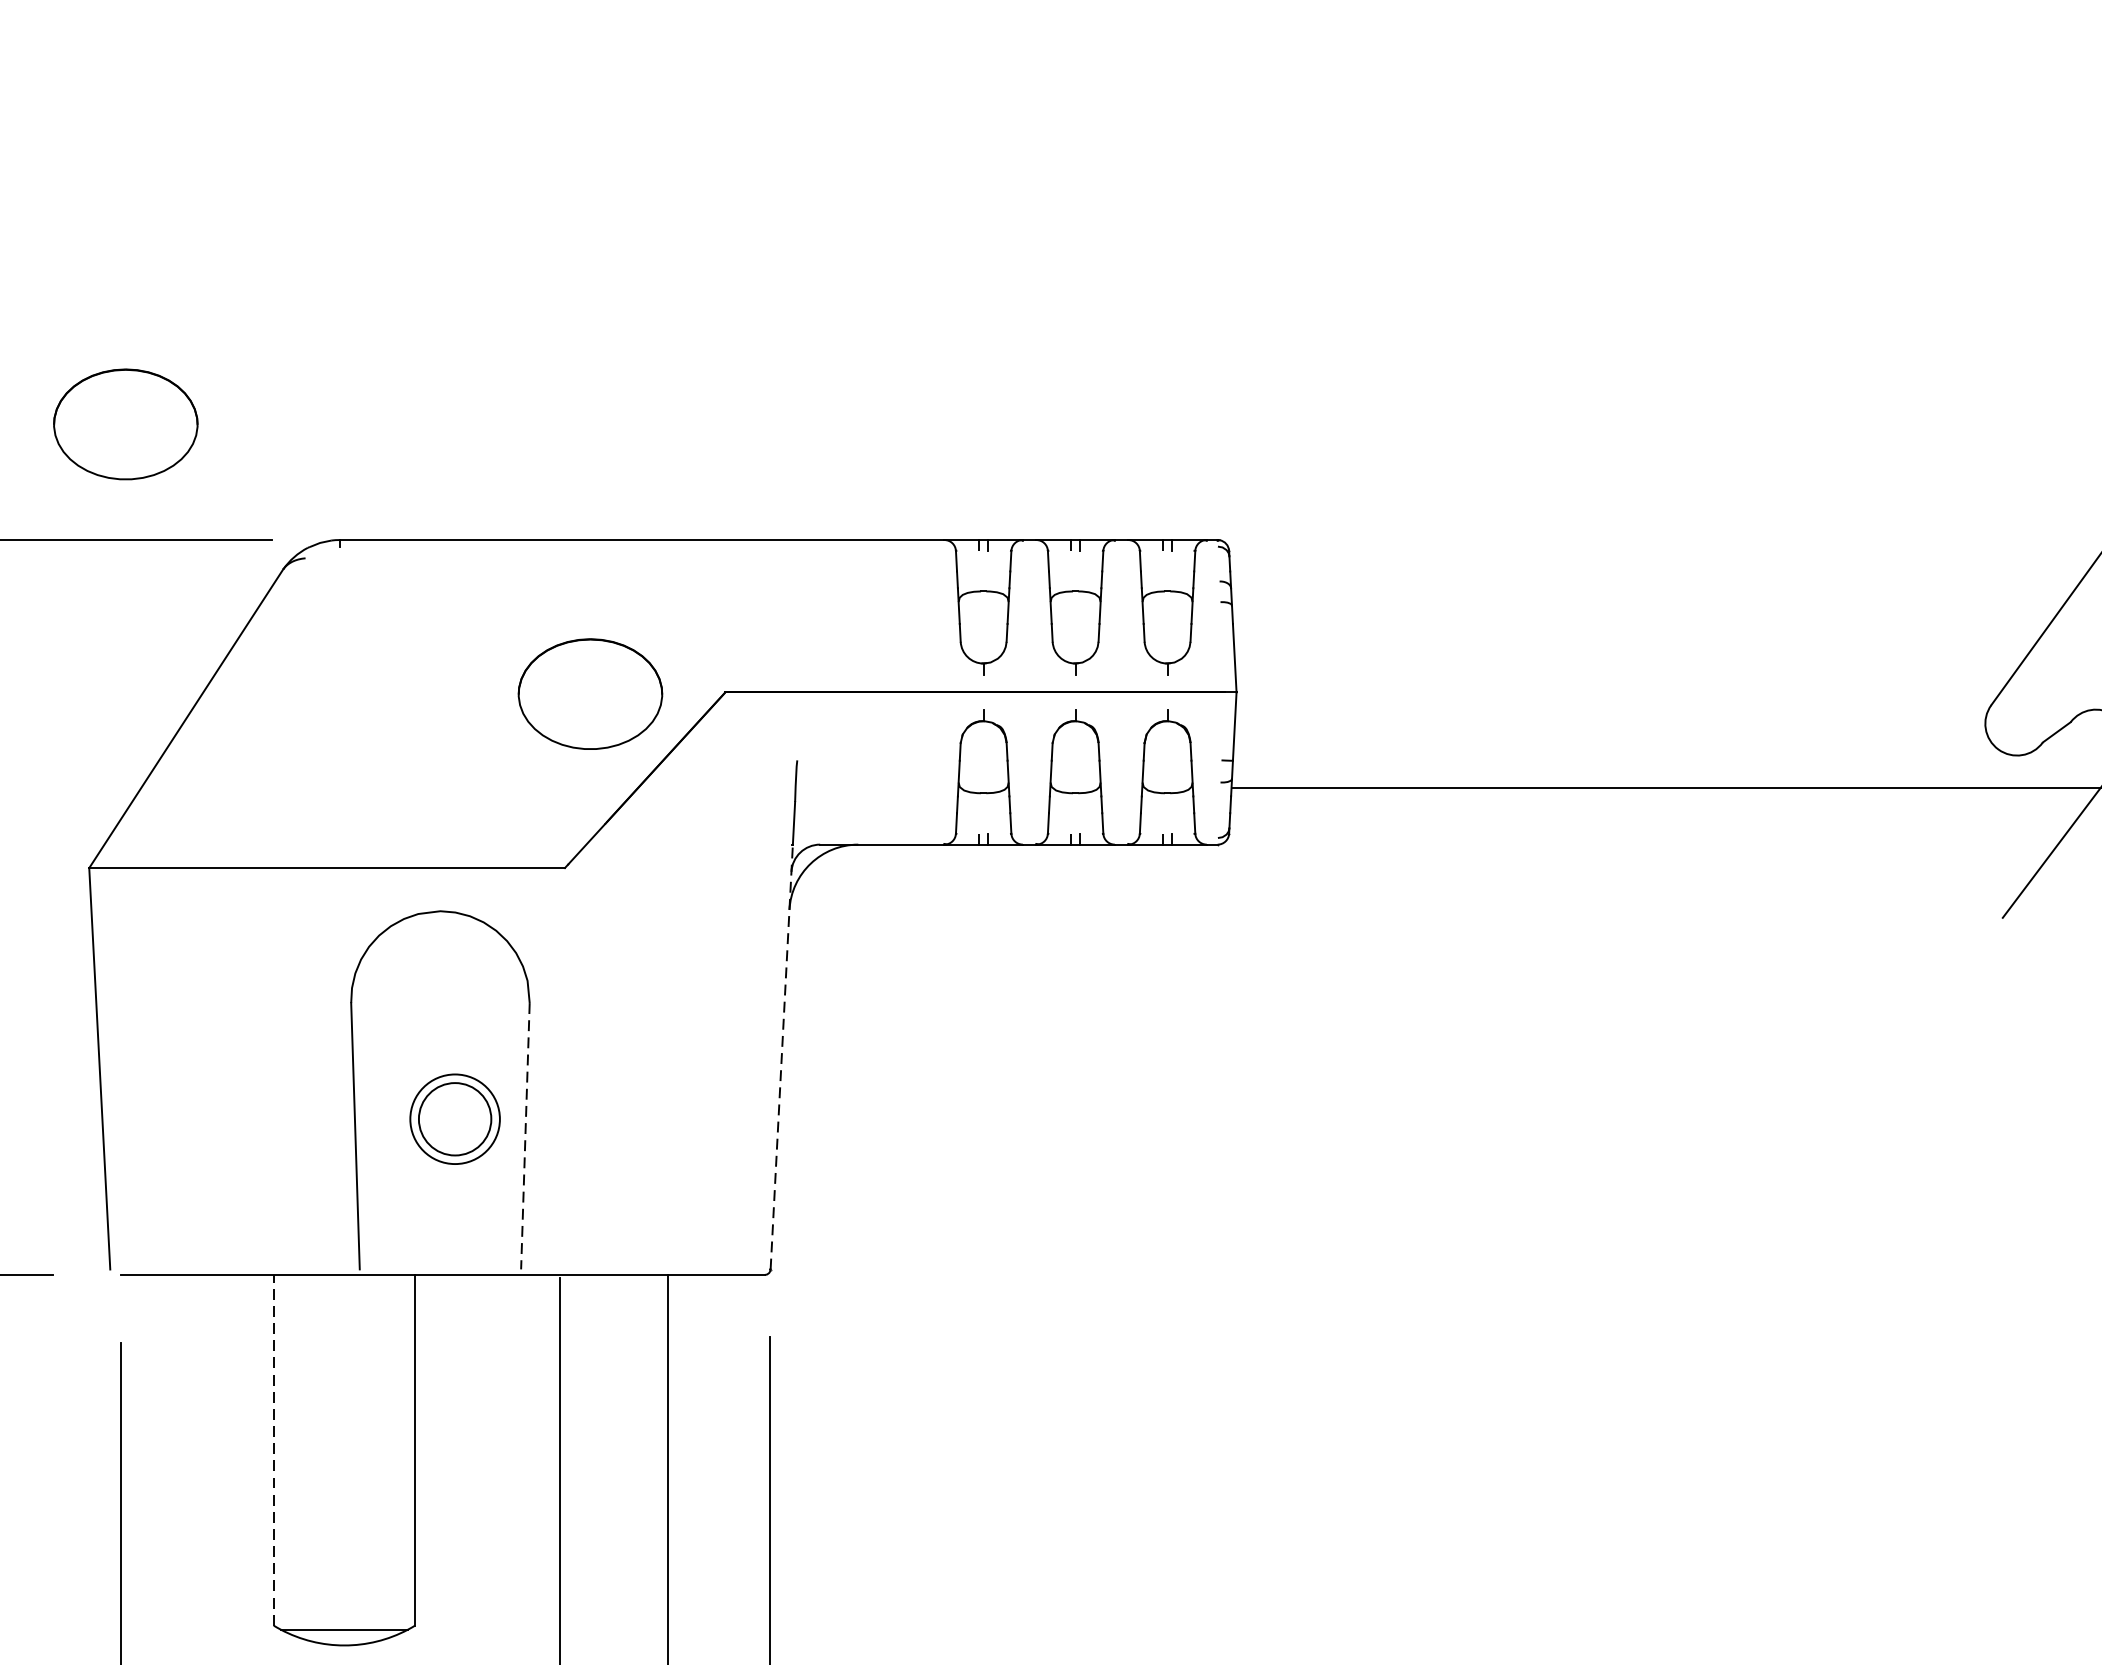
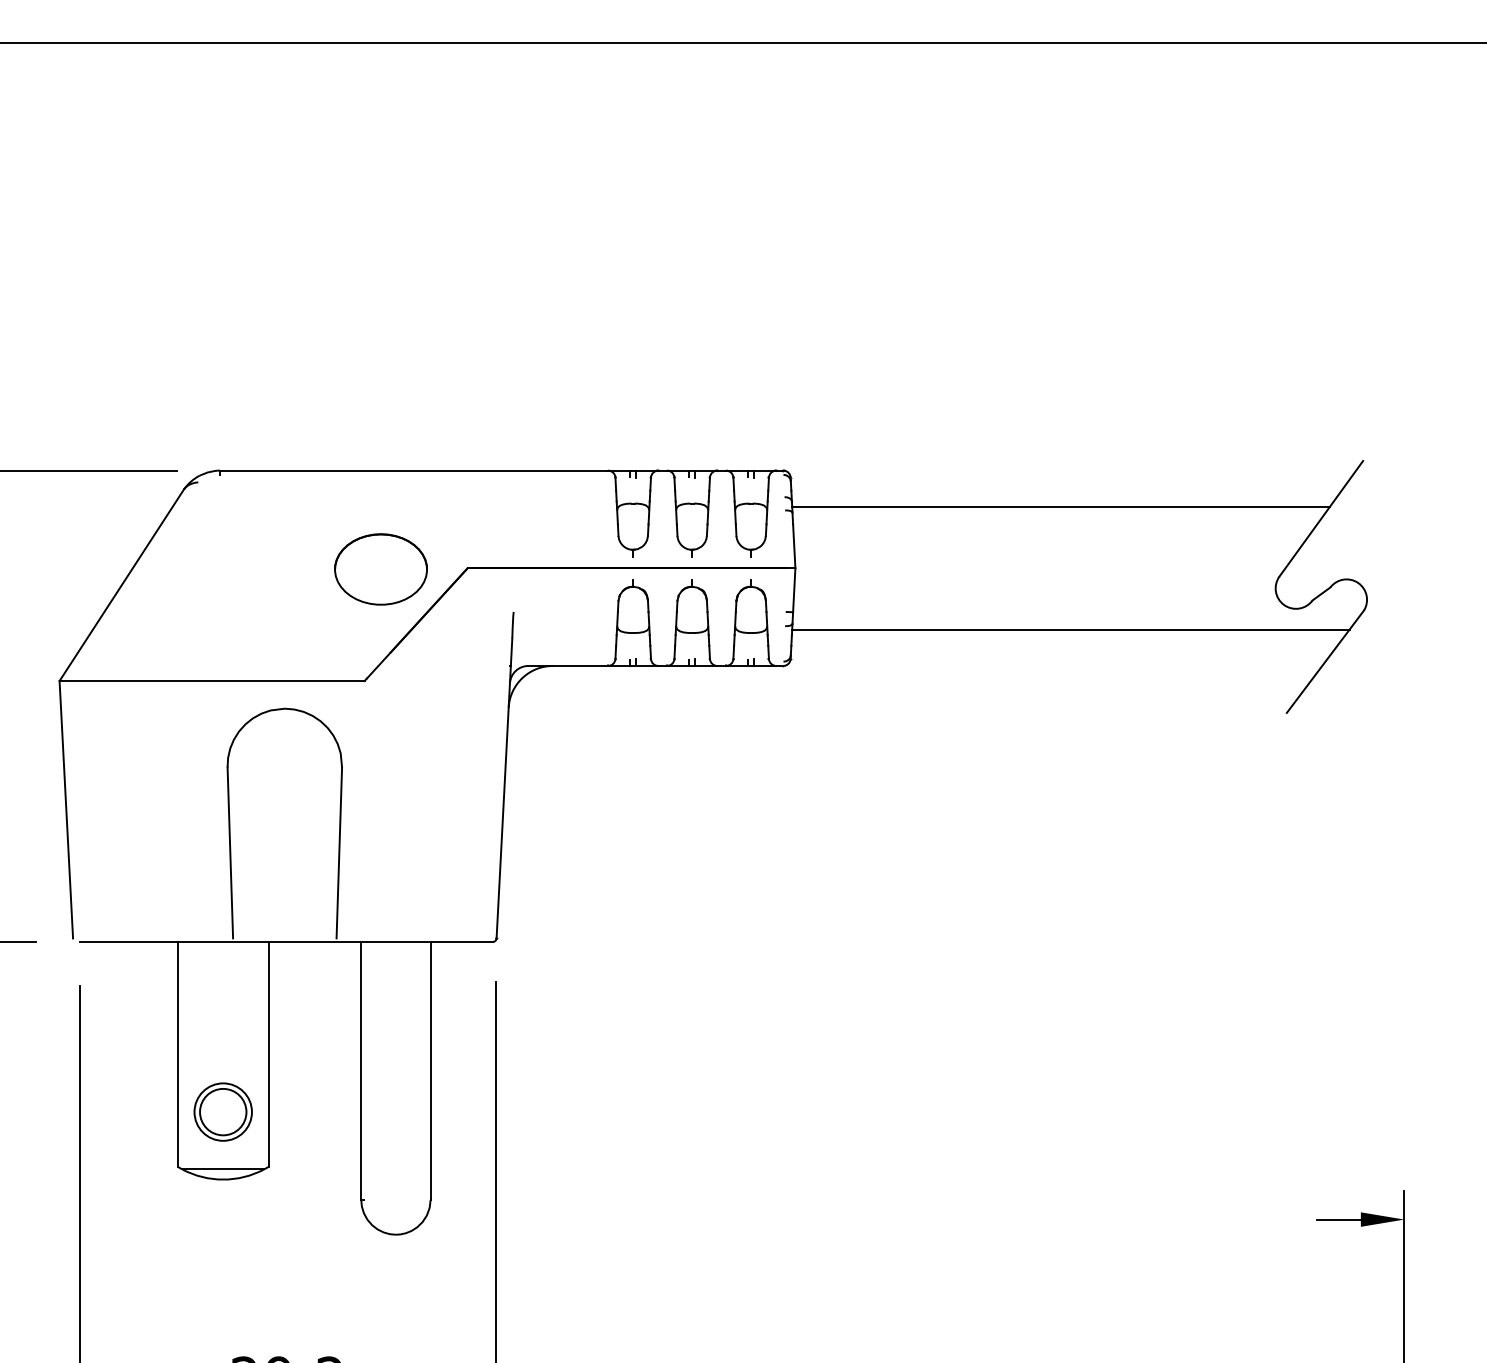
part: (124, 424) -> (82, 396), removed
line: (1649, 597) -> (1060, 507), added
line: (781, 1055) -> (503, 801), dashed -> solid
part: (453, 1118) -> (222, 1111), moved
line: (525, 1137) -> (339, 853), dashed -> solid
line: (273, 1448) -> (177, 1053), dashed -> solid

